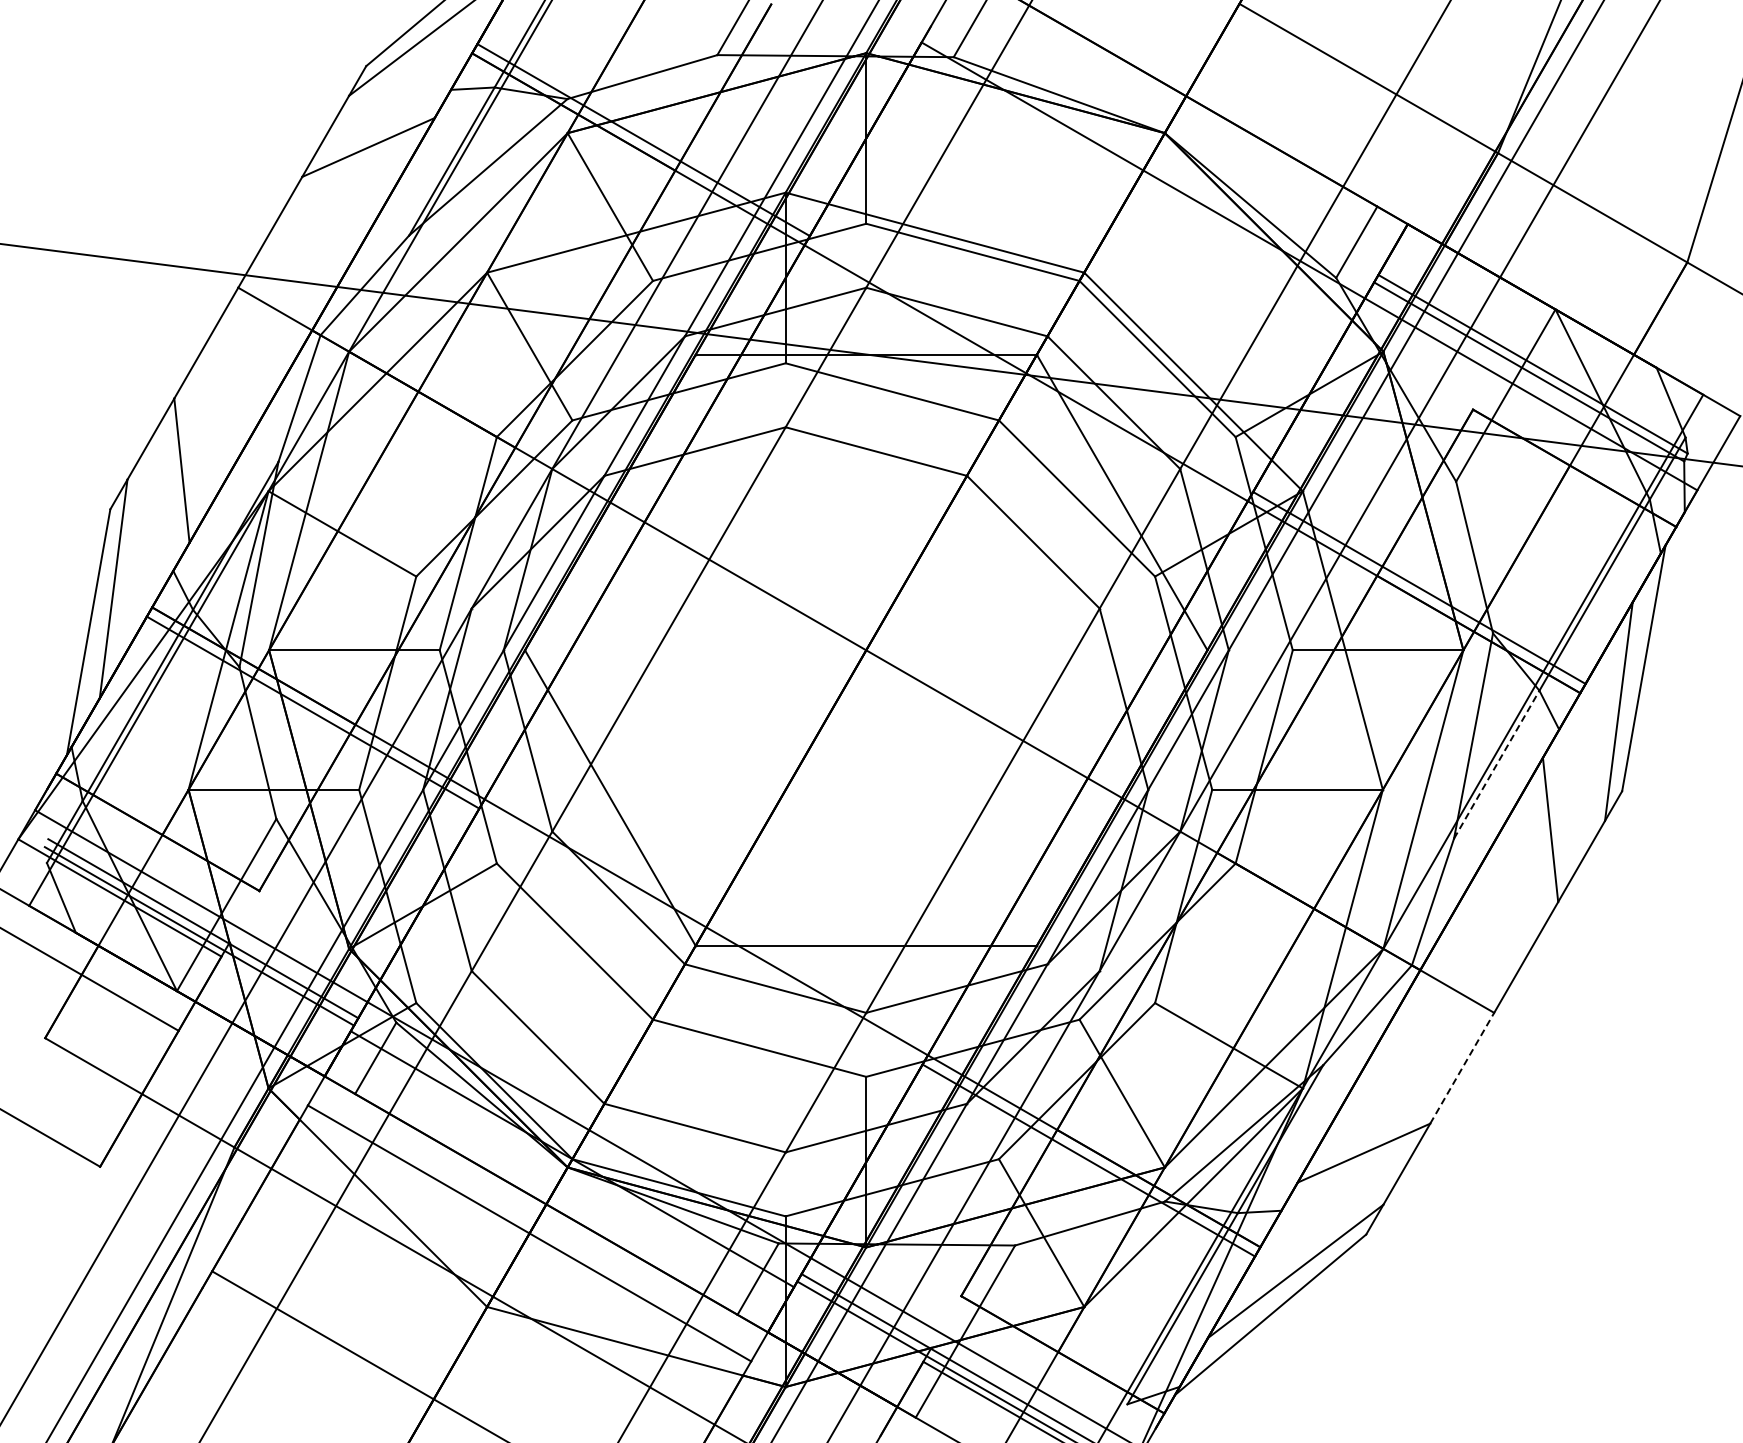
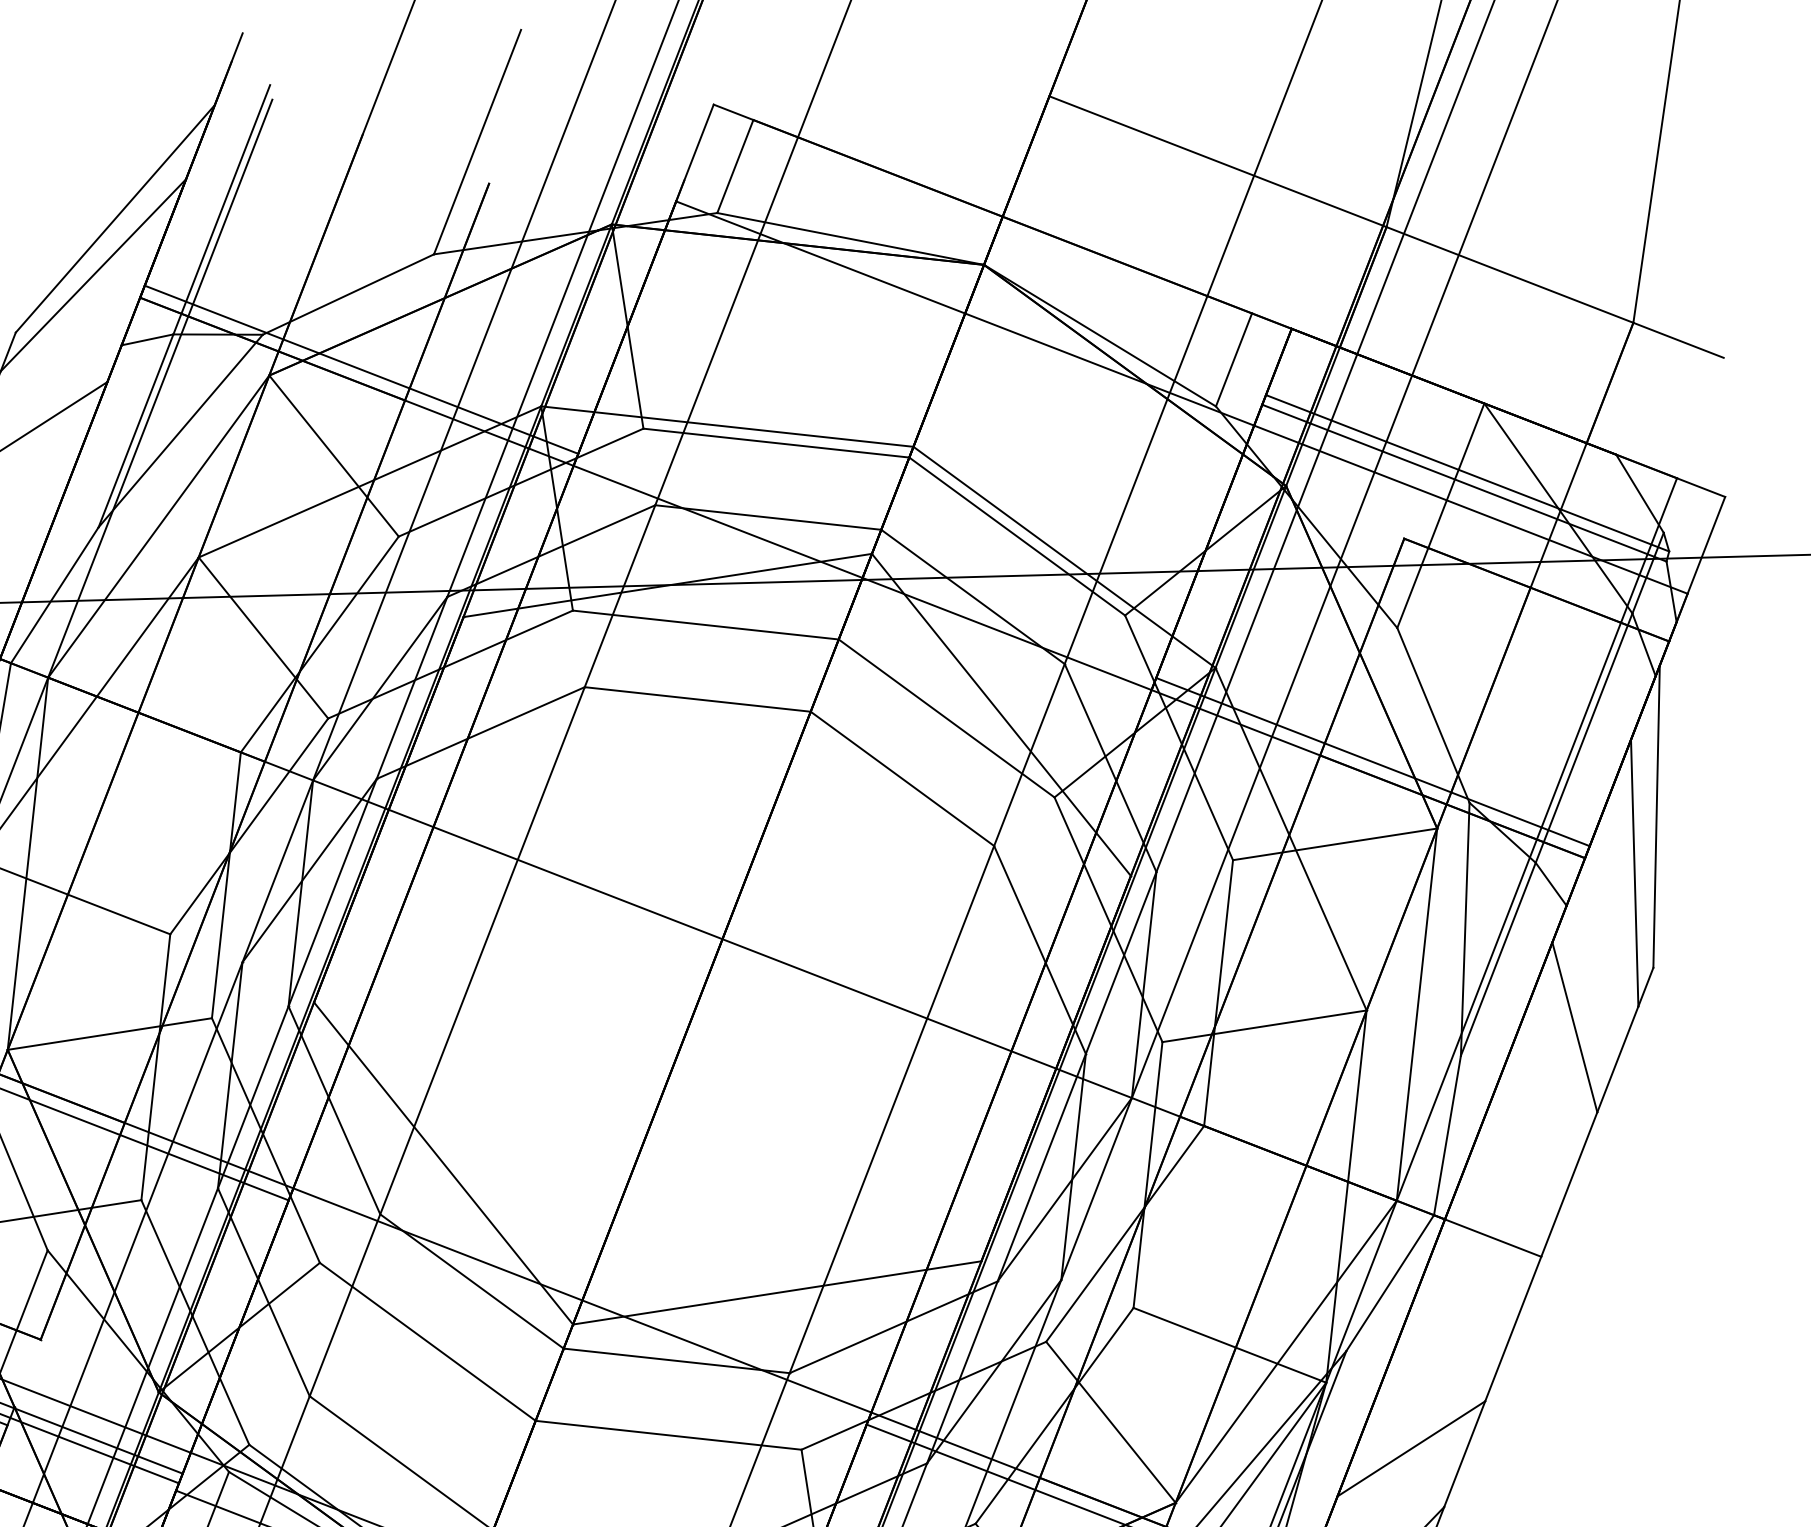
line: (1496, 764) -> (1498, 959), dashed -> solid
line: (1462, 1068) -> (1513, 1329), dashed -> solid

